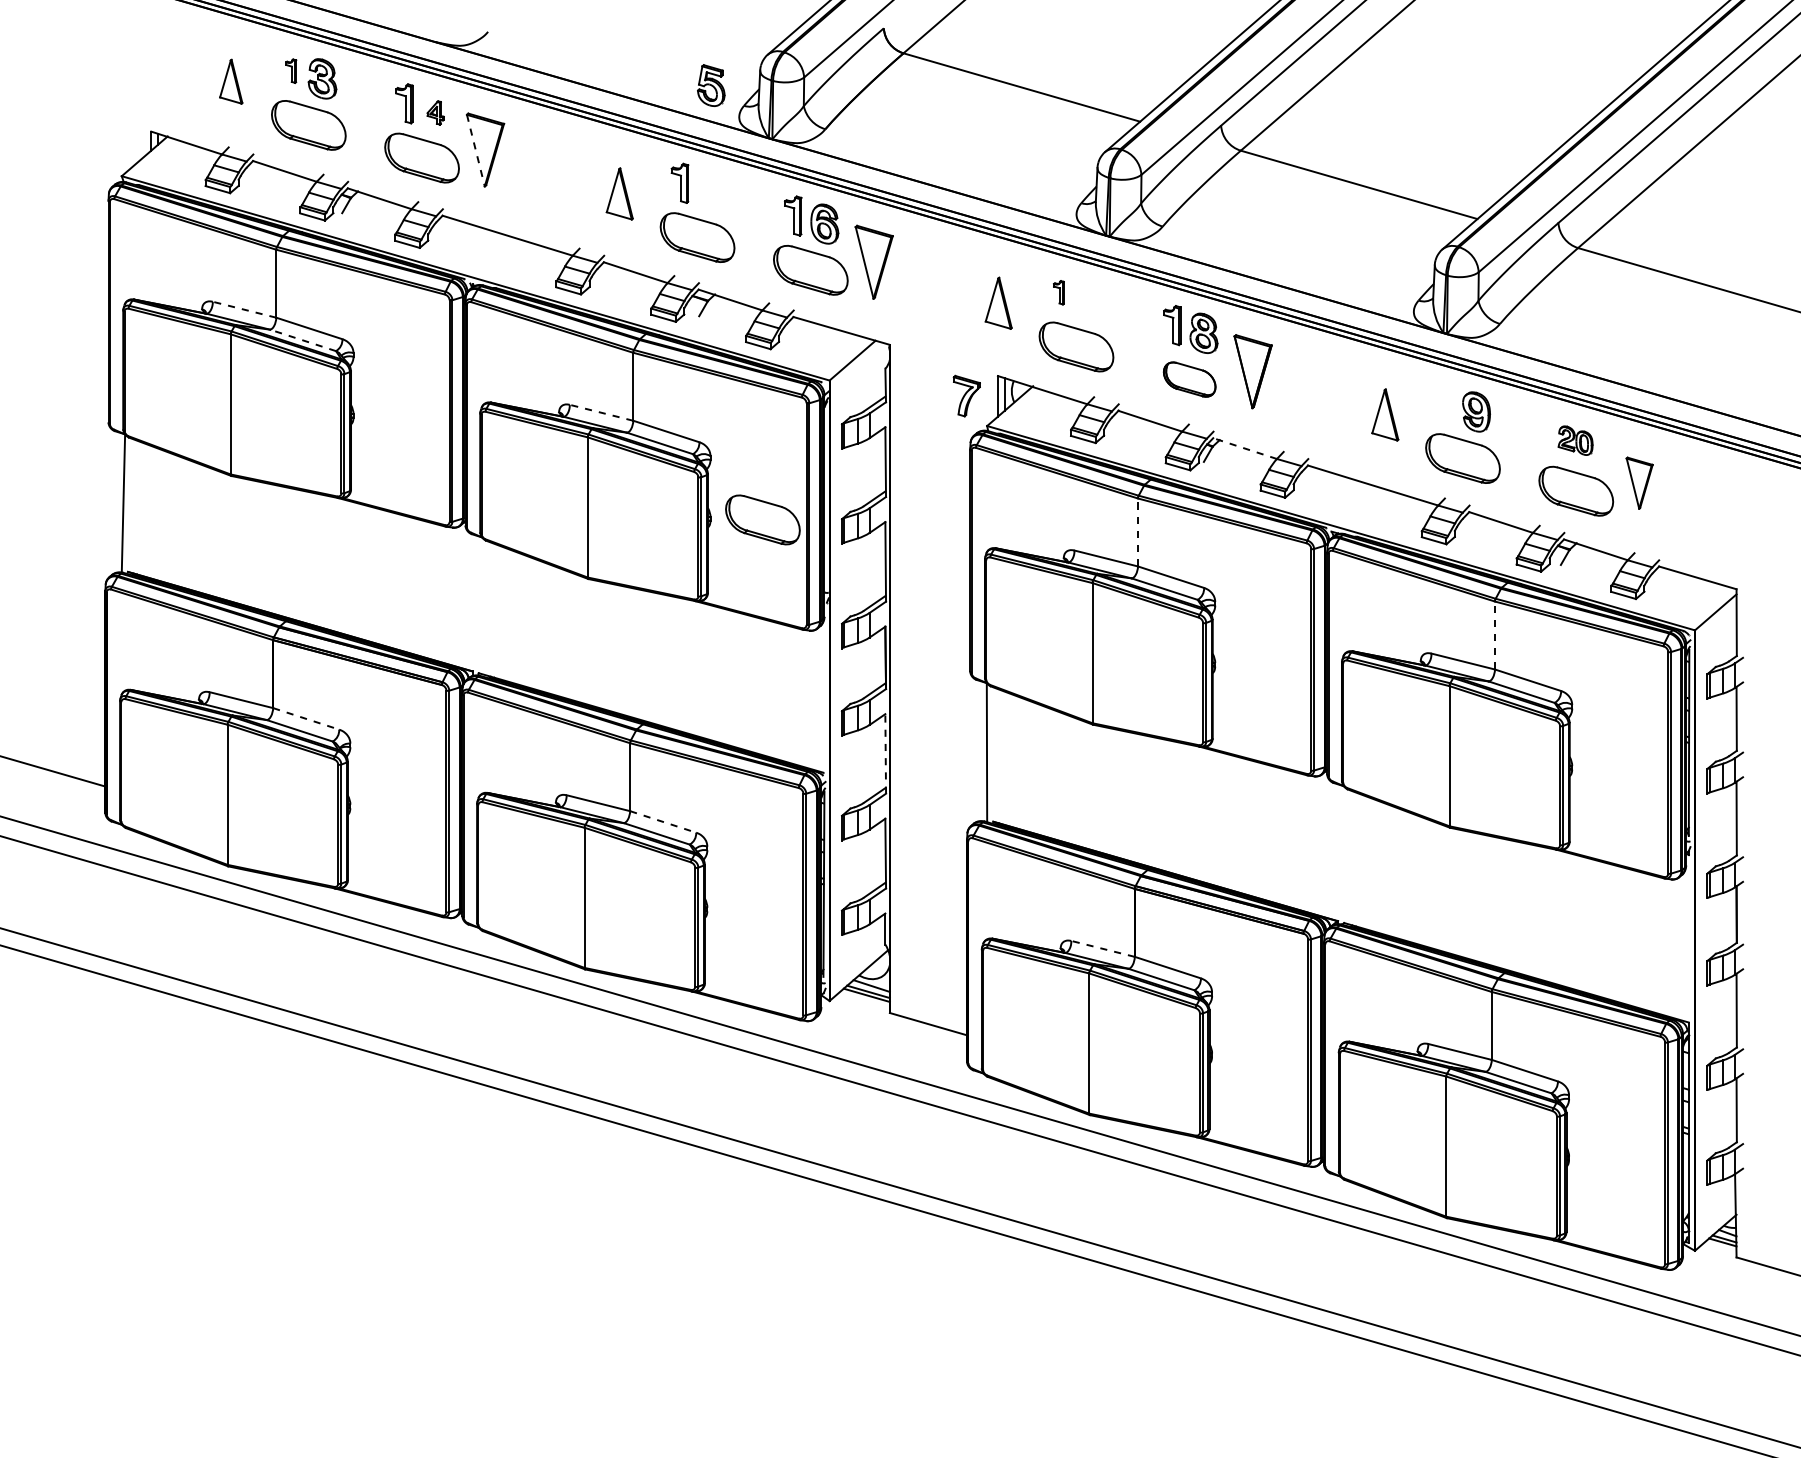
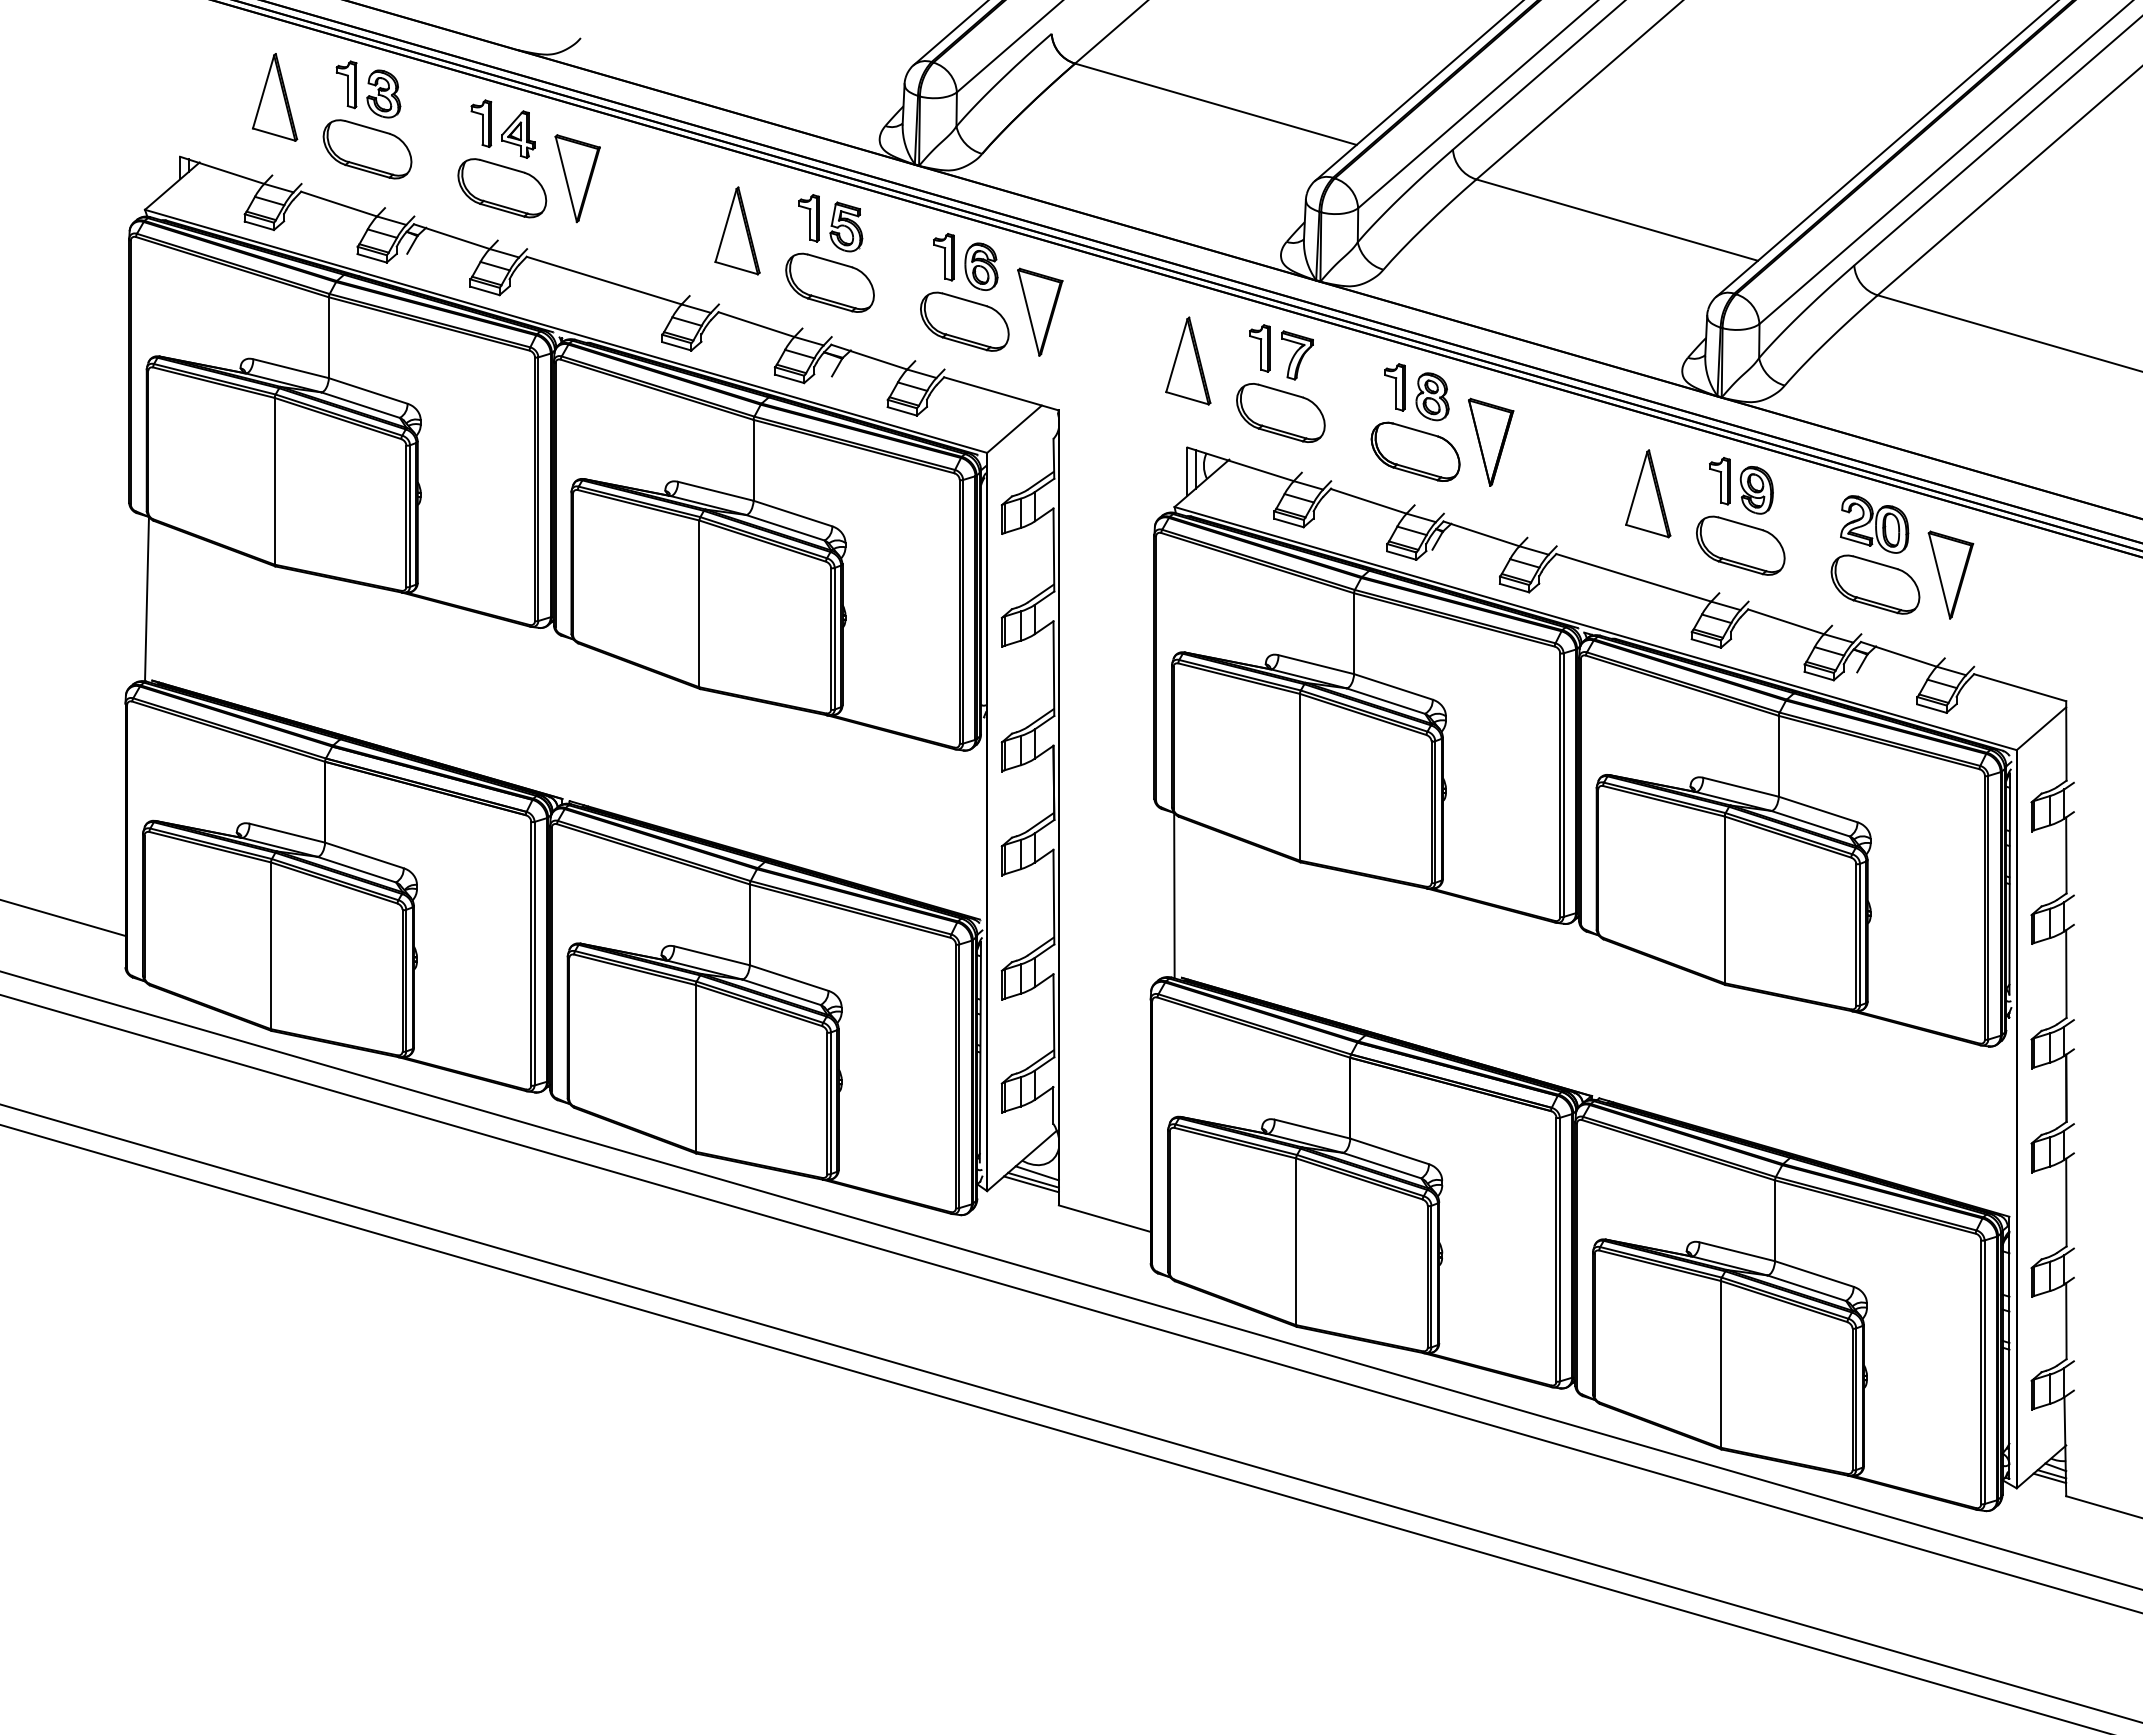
part: (291, 70) -> (346, 84), size x1.67
part: (231, 81) -> (275, 97), size x1.67
part: (711, 85) -> (846, 226), moved
part: (435, 112) -> (518, 134), size x1.67
line: (476, 150) -> (566, 179), dashed -> solid
part: (619, 193) -> (737, 230), size x1.43
part: (1058, 292) -> (1259, 348), size x1.67
part: (998, 302) -> (1188, 360), size x1.43
line: (244, 309) -> (291, 368), dashed -> solid
line: (302, 339) -> (360, 404), dashed -> solid
part: (1189, 379) -> (1415, 451), size x1.43
part: (966, 396) -> (1297, 355), moved
part: (1445, 404) -> (1719, 481), added
line: (601, 412) -> (715, 491), dashed -> solid
part: (1385, 414) -> (1648, 493), size x1.43
part: (1575, 440) -> (1874, 524), size x1.67
line: (1245, 448) -> (1481, 533), dashed -> solid
part: (1639, 482) -> (1950, 574), size x1.43
part: (762, 519) -> (907, 618), removed
line: (1138, 532) -> (1354, 633), dashed -> solid
line: (1494, 634) -> (1778, 755), dashed -> solid
line: (306, 718) -> (364, 855), dashed -> solid
line: (885, 753) -> (1053, 896), dashed -> solid
line: (663, 822) -> (789, 978), dashed -> solid
line: (1103, 949) -> (1312, 1129), dashed -> solid

